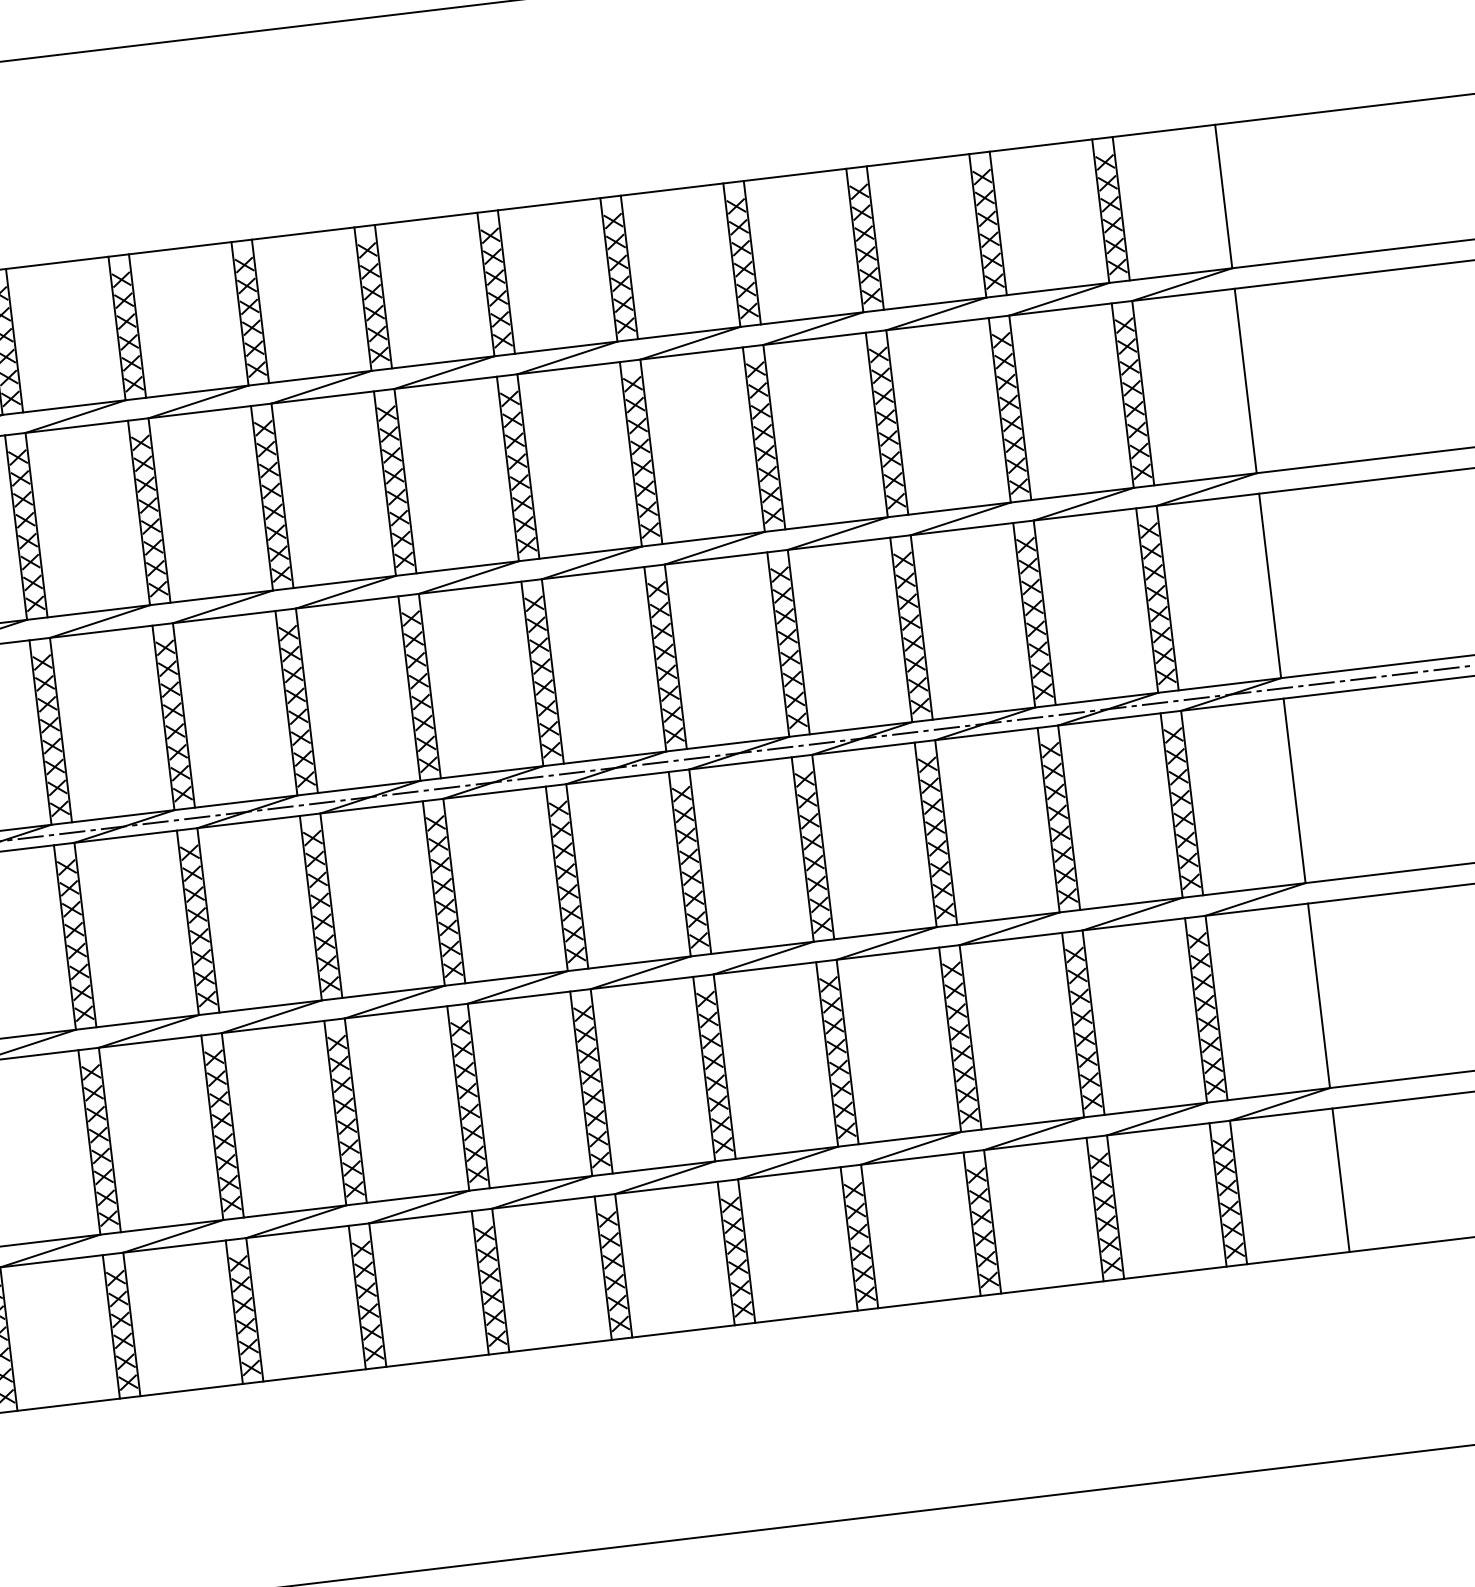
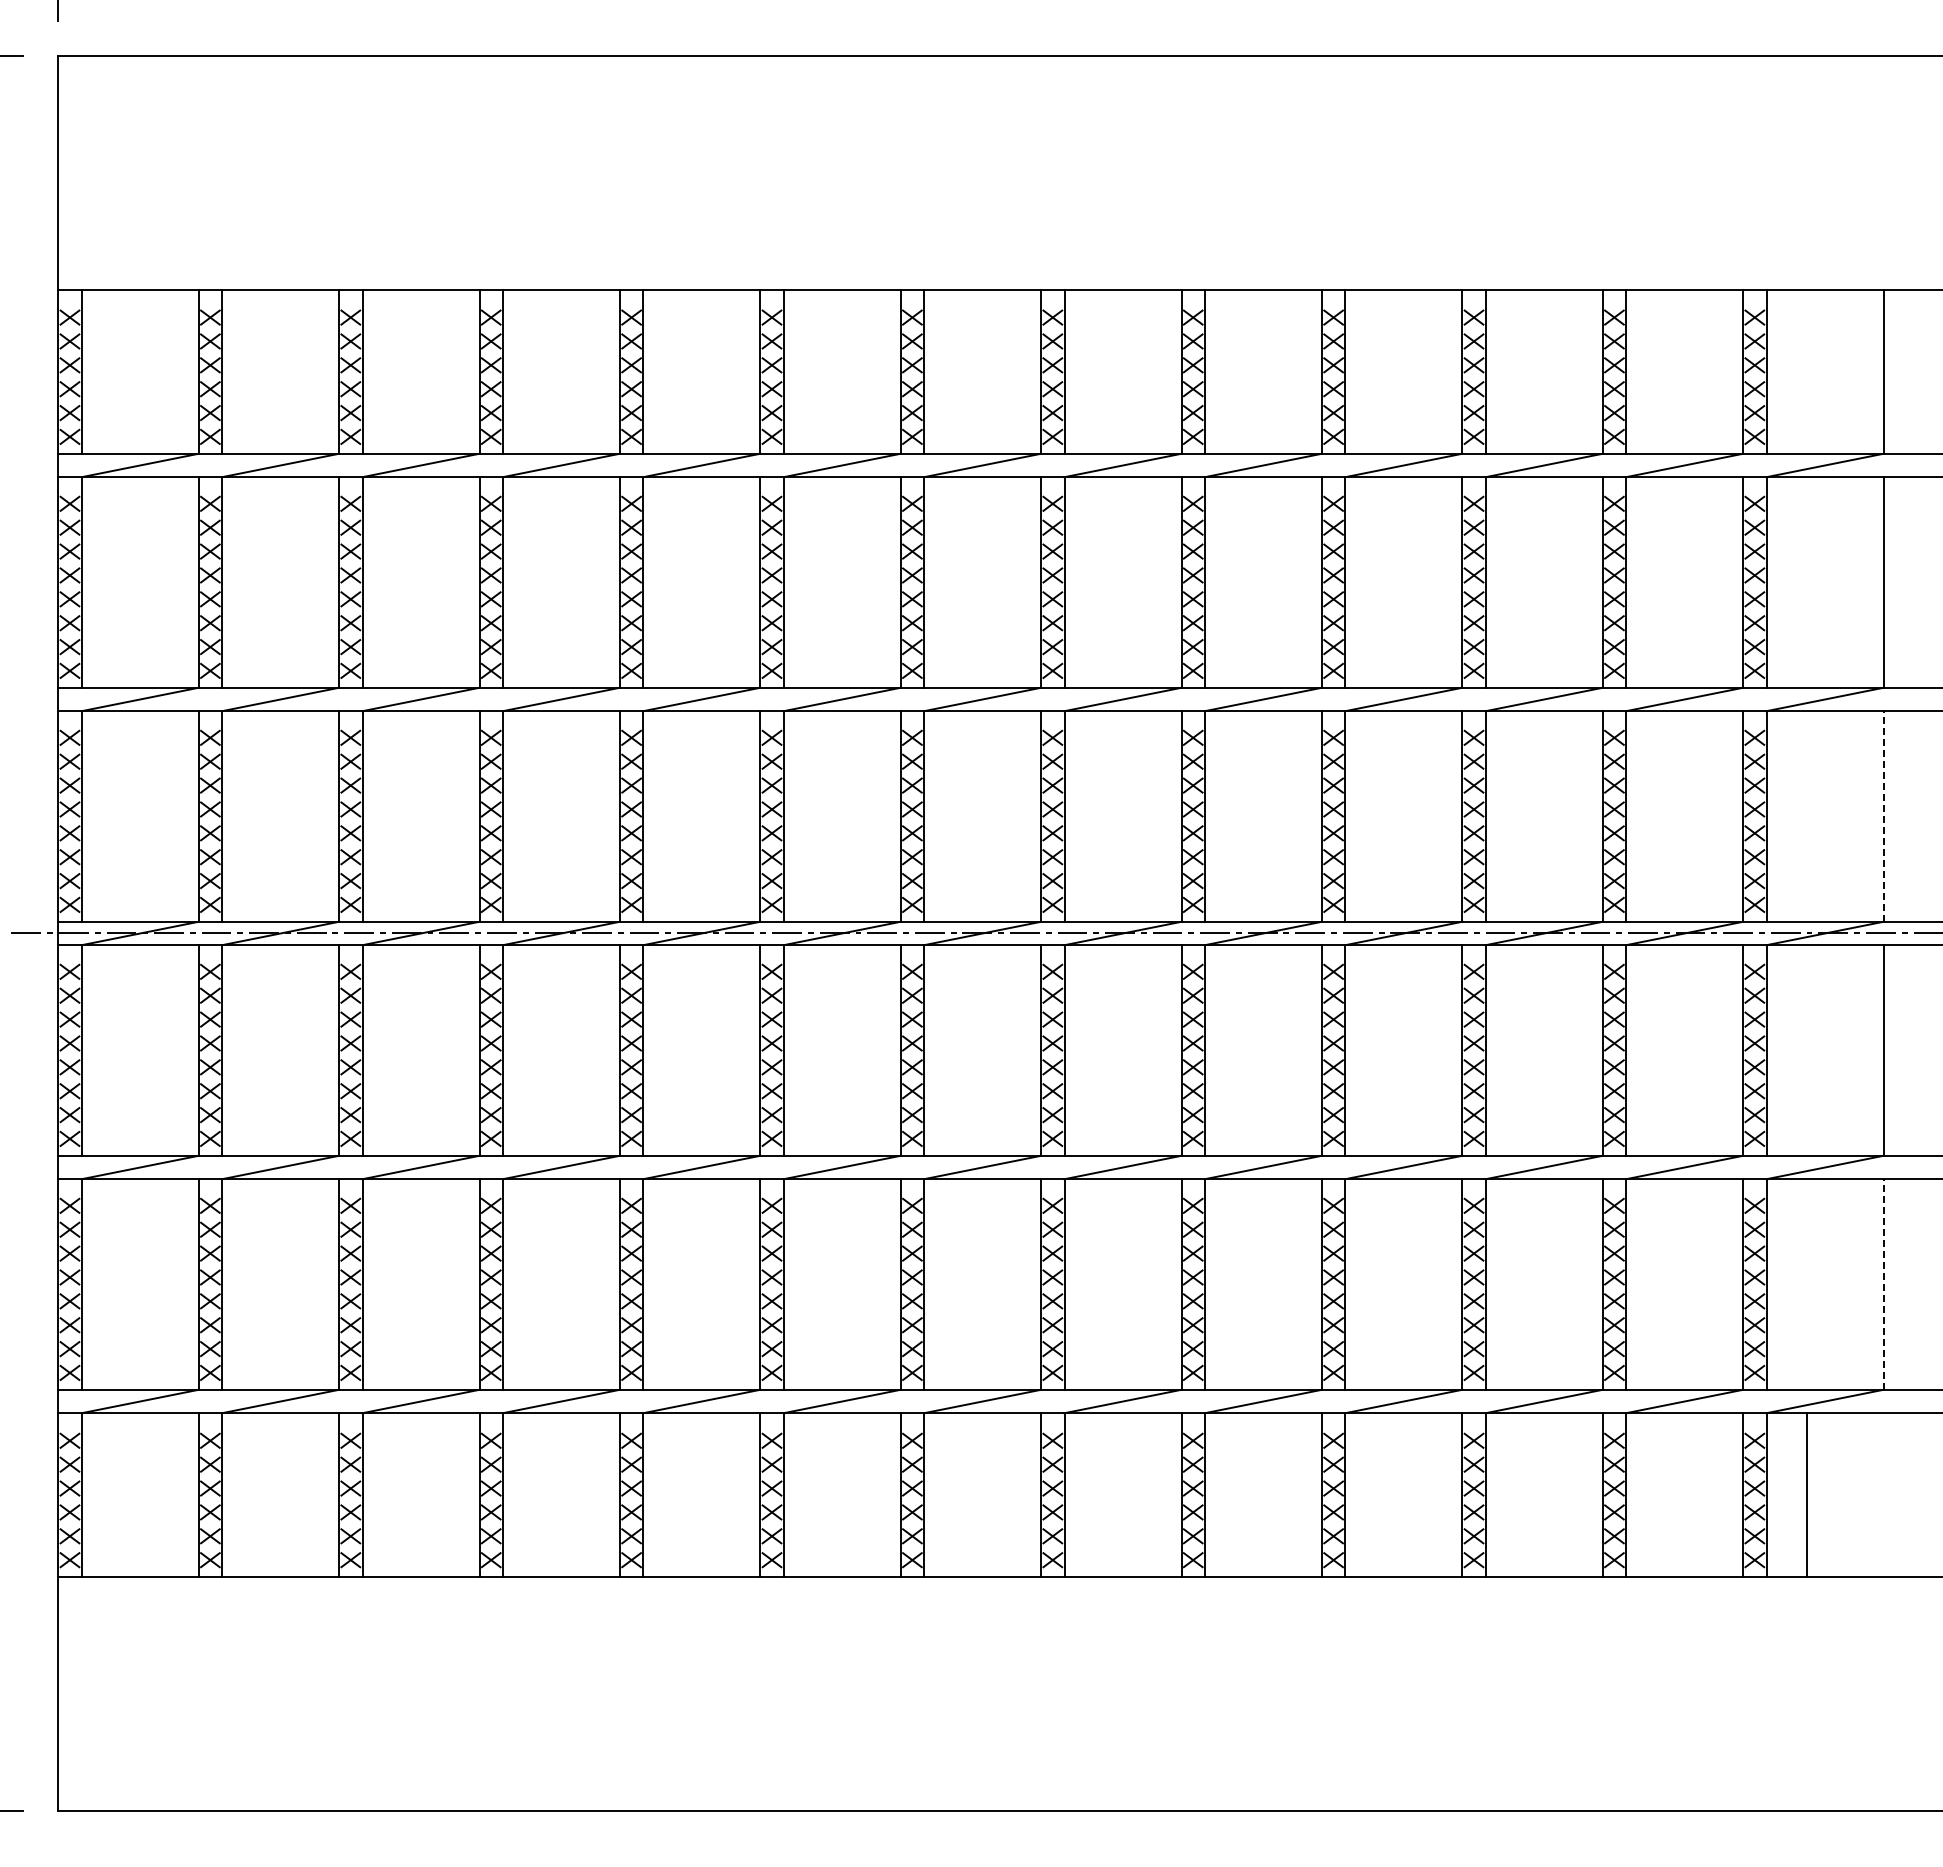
line: (1270, 585) -> (1883, 815), solid -> dashed
line: (1319, 995) -> (1883, 1284), solid -> dashed
line: (1341, 1180) -> (1806, 1495), moved

